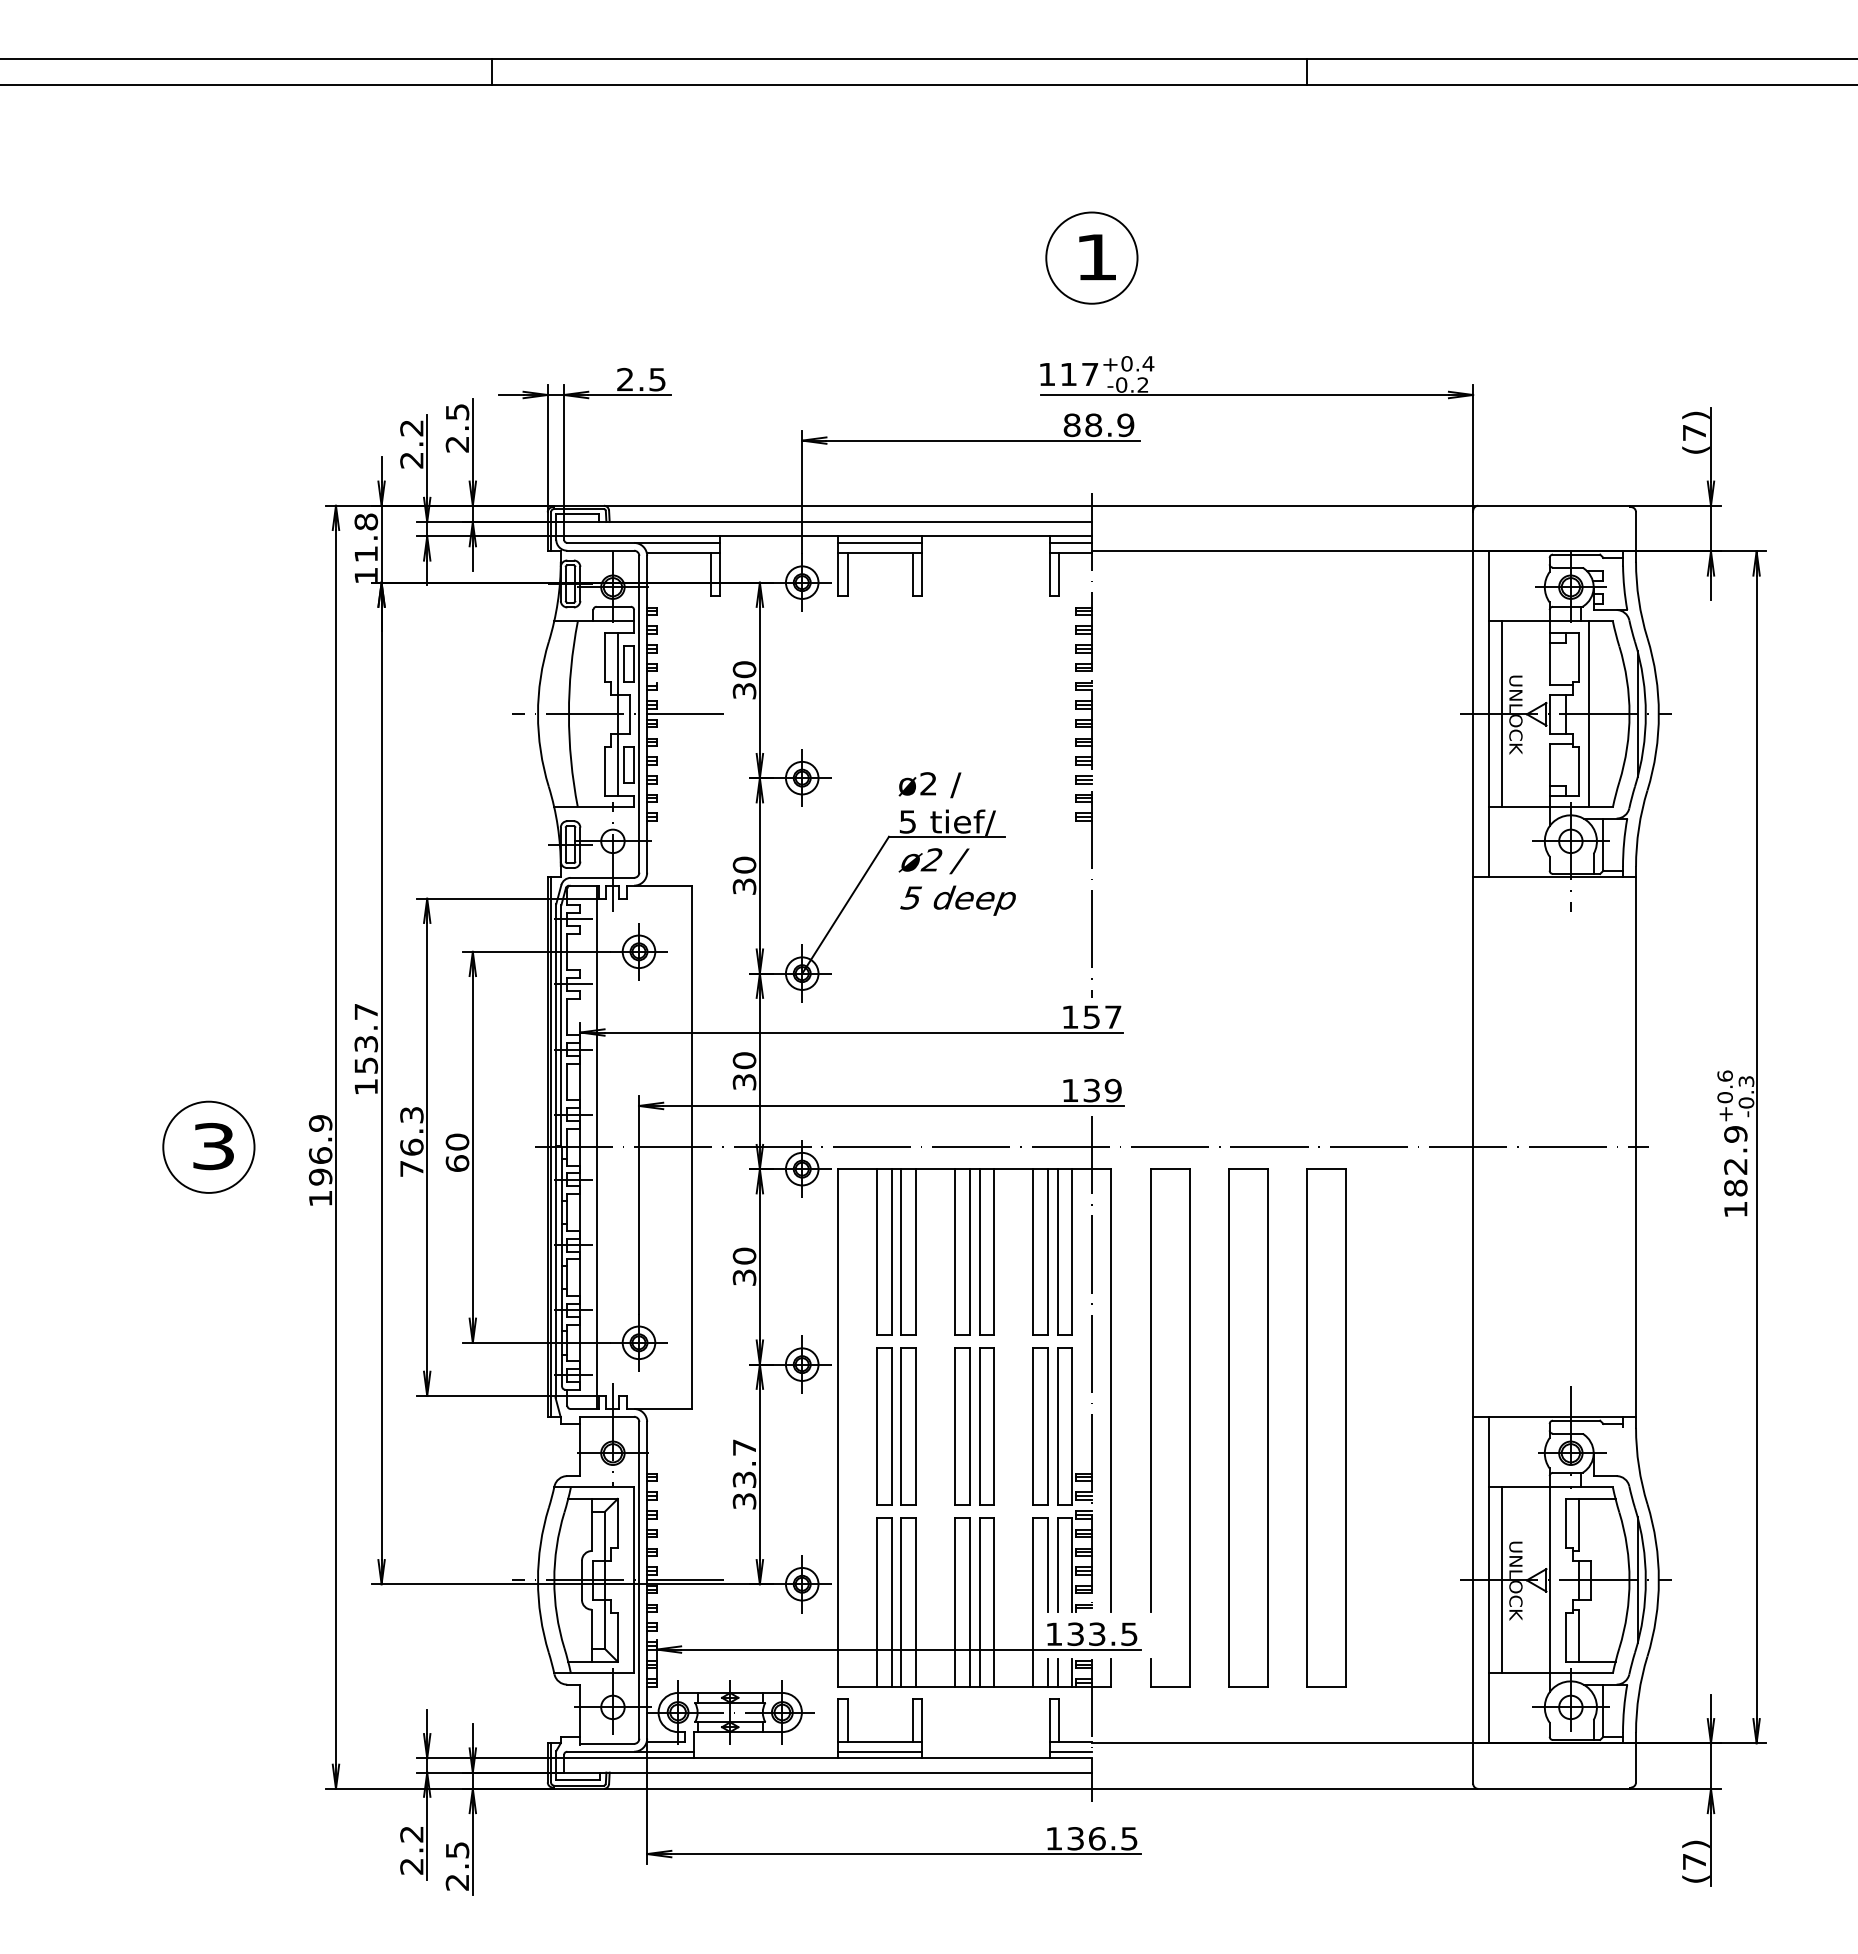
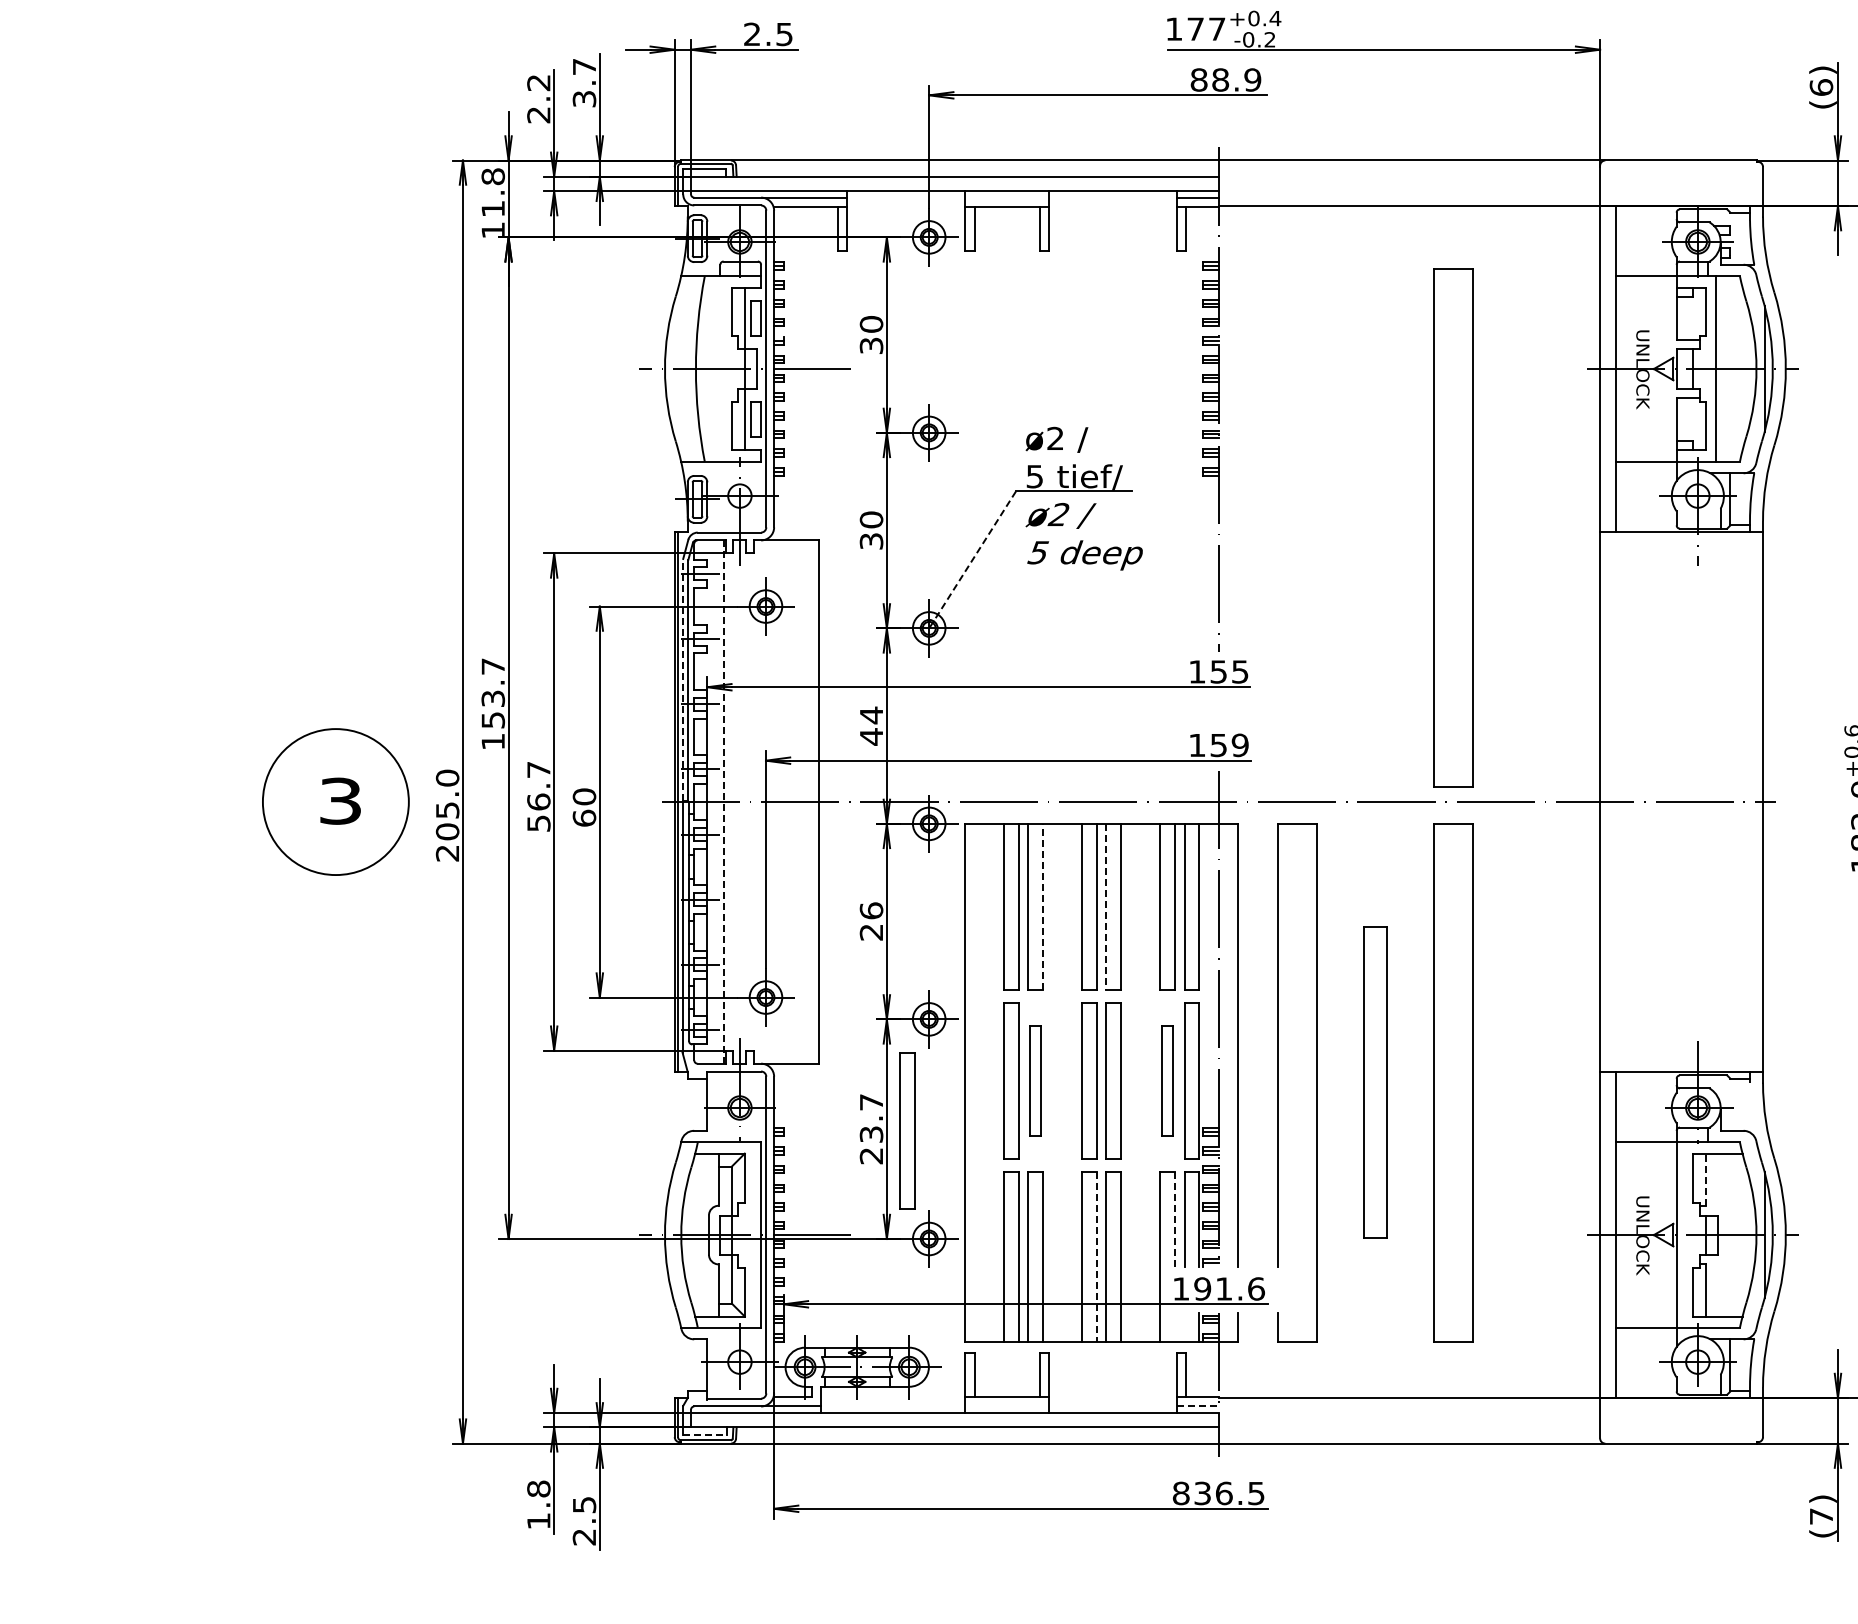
text: (1068, 374) -> (1195, 29), 117 -> 177
text: (457, 428) -> (584, 83), 2.5 -> 3.7
text: (1694, 432) -> (1821, 87), (7) -> (6)
line: (879, 542) -> (1006, 197), removed
line: (1502, 714) -> (1629, 369), removed
part: (1326, 872) -> (1453, 527), added
line: (845, 905) -> (972, 560), solid -> dashed
text: (1113, 1016) -> (1240, 671), 157 -> 155
line: (556, 1024) -> (683, 679), solid -> dashed
text: (744, 1071) -> (871, 726), 30 -> 44
text: (1091, 1089) -> (1218, 744), 139 -> 159
text: (411, 1141) -> (538, 796), 76.3 -> 56.7
circle: (208, 1146) -> (335, 801), size x1.6
line: (596, 1147) -> (723, 802), solid -> dashed
text: (320, 1160) -> (447, 815), 196.9 -> 205.0
line: (915, 1252) -> (1042, 907), solid -> dashed
line: (979, 1252) -> (1106, 907), solid -> dashed
text: (744, 1266) -> (871, 921), 30 -> 26
part: (908, 1426) -> (1035, 1081), size x0.7
part: (1040, 1426) -> (1167, 1081), size x0.7
part: (1248, 1427) -> (1375, 1082), size x0.6
part: (780, 1476) -> (907, 1131), added
text: (744, 1501) -> (871, 1156), 33.7 -> 23.7
line: (1579, 1524) -> (1706, 1179), solid -> dashed
line: (1047, 1565) -> (1174, 1220), solid -> dashed
line: (1502, 1580) -> (1629, 1235), removed
line: (969, 1602) -> (1096, 1257), solid -> dashed
text: (1102, 1633) -> (1229, 1288), 133.5 -> 191.6
line: (1047, 1672) -> (1174, 1327), removed
line: (1057, 1672) -> (1184, 1327), removed
line: (879, 1751) -> (1006, 1406), removed
line: (1071, 1751) -> (1198, 1406), solid -> dashed
line: (577, 1780) -> (704, 1435), solid -> dashed
text: (1054, 1838) -> (1181, 1493), 136.5 -> 836.5
text: (411, 1849) -> (538, 1504), 2.2 -> 1.8

